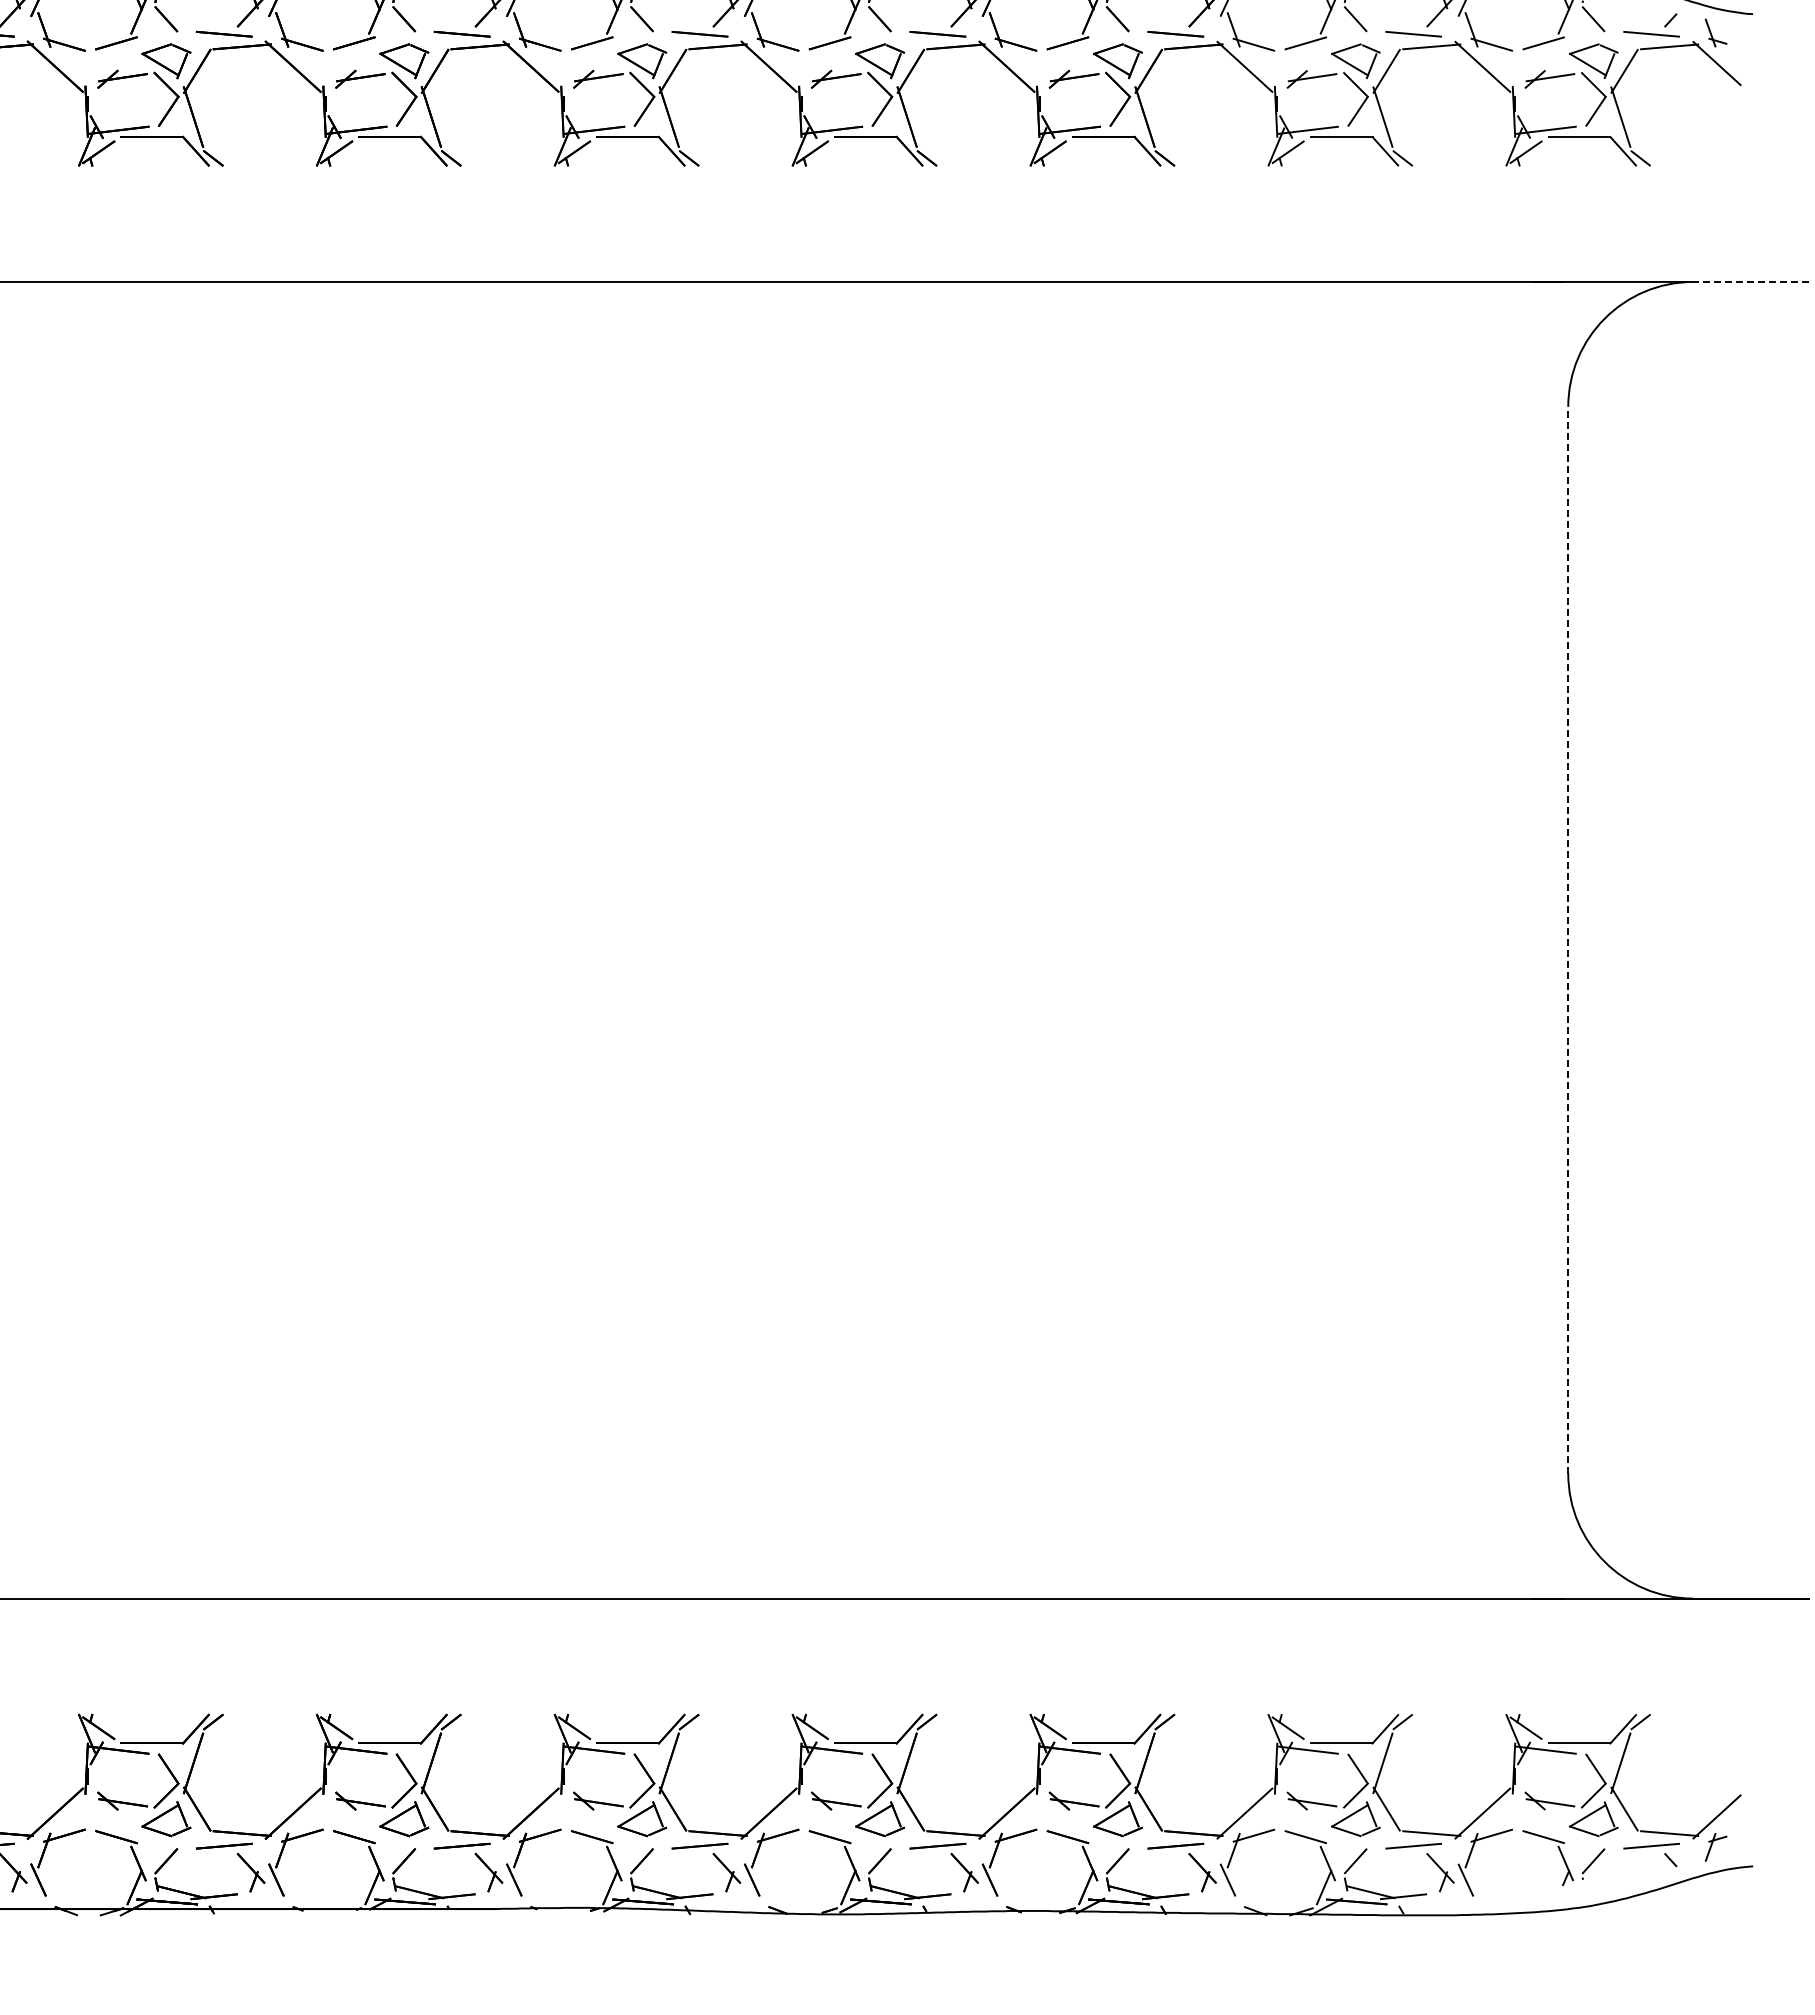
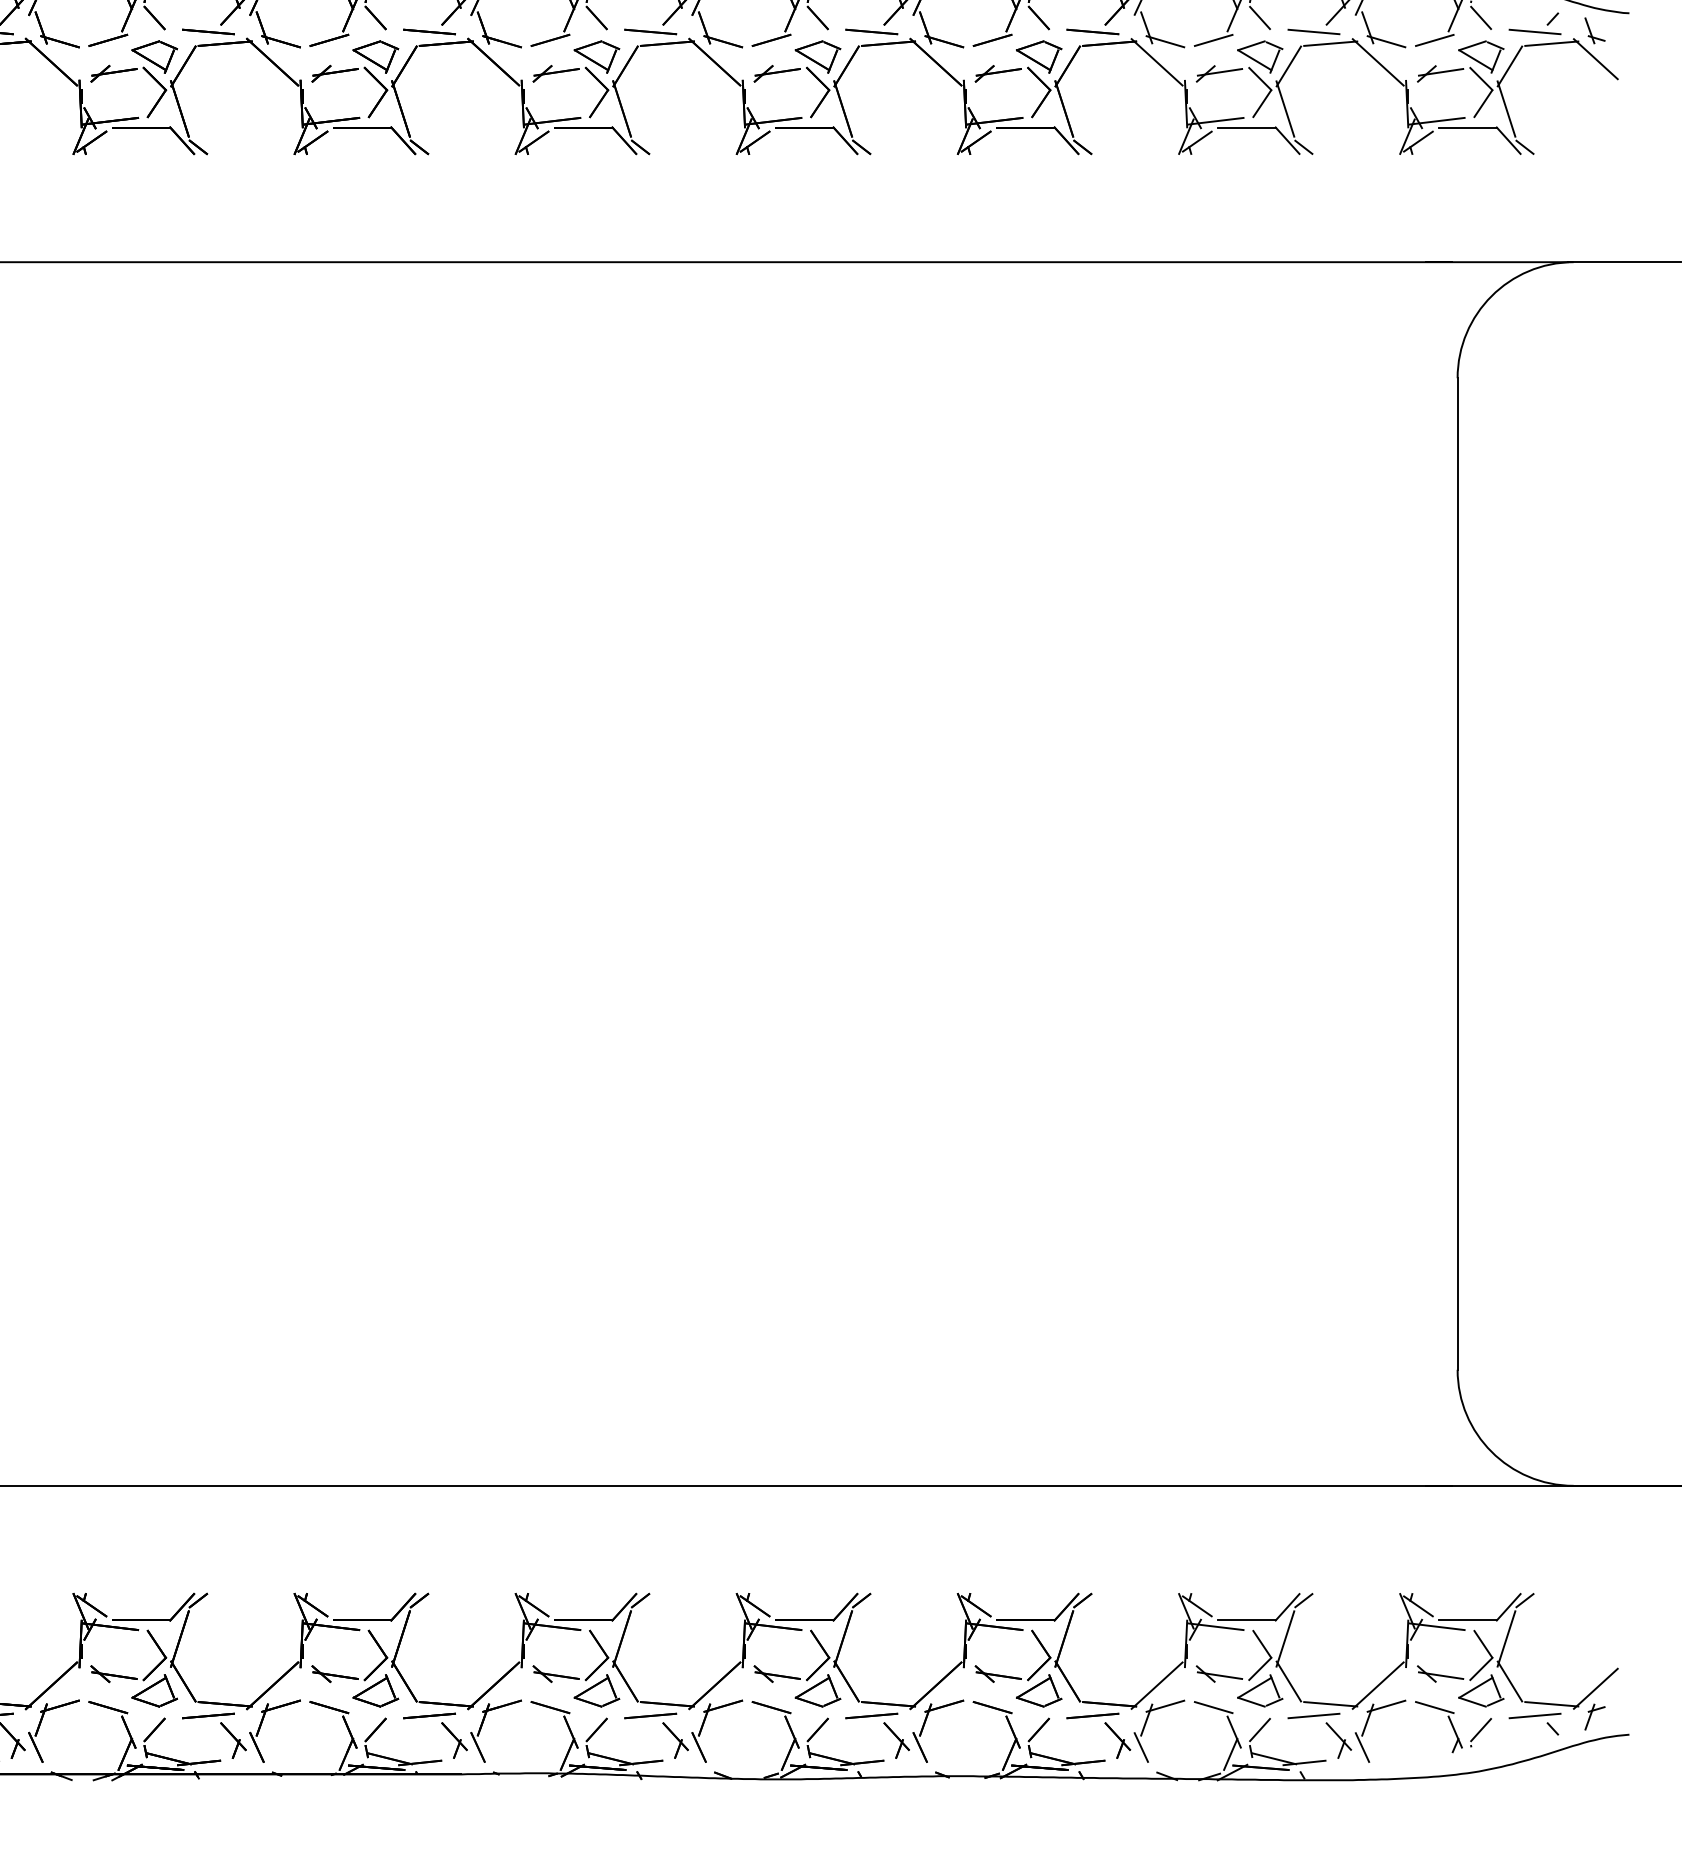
line: (1747, 281) -> (1624, 261), dashed -> solid
line: (1568, 939) -> (1457, 873), dashed -> solid

